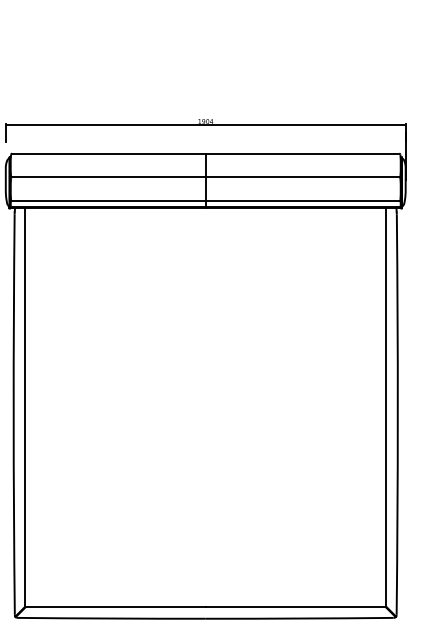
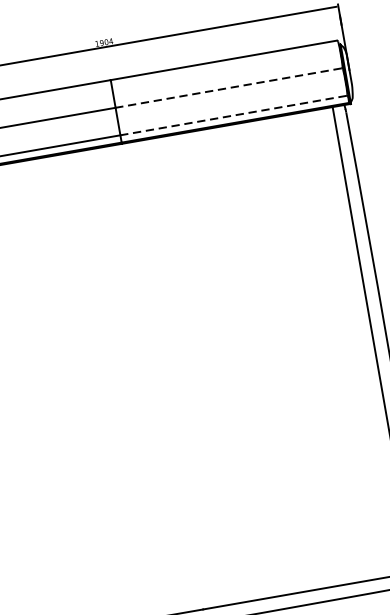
line: (302, 177) -> (228, 88), solid -> dashed
line: (302, 201) -> (233, 116), solid -> dashed

